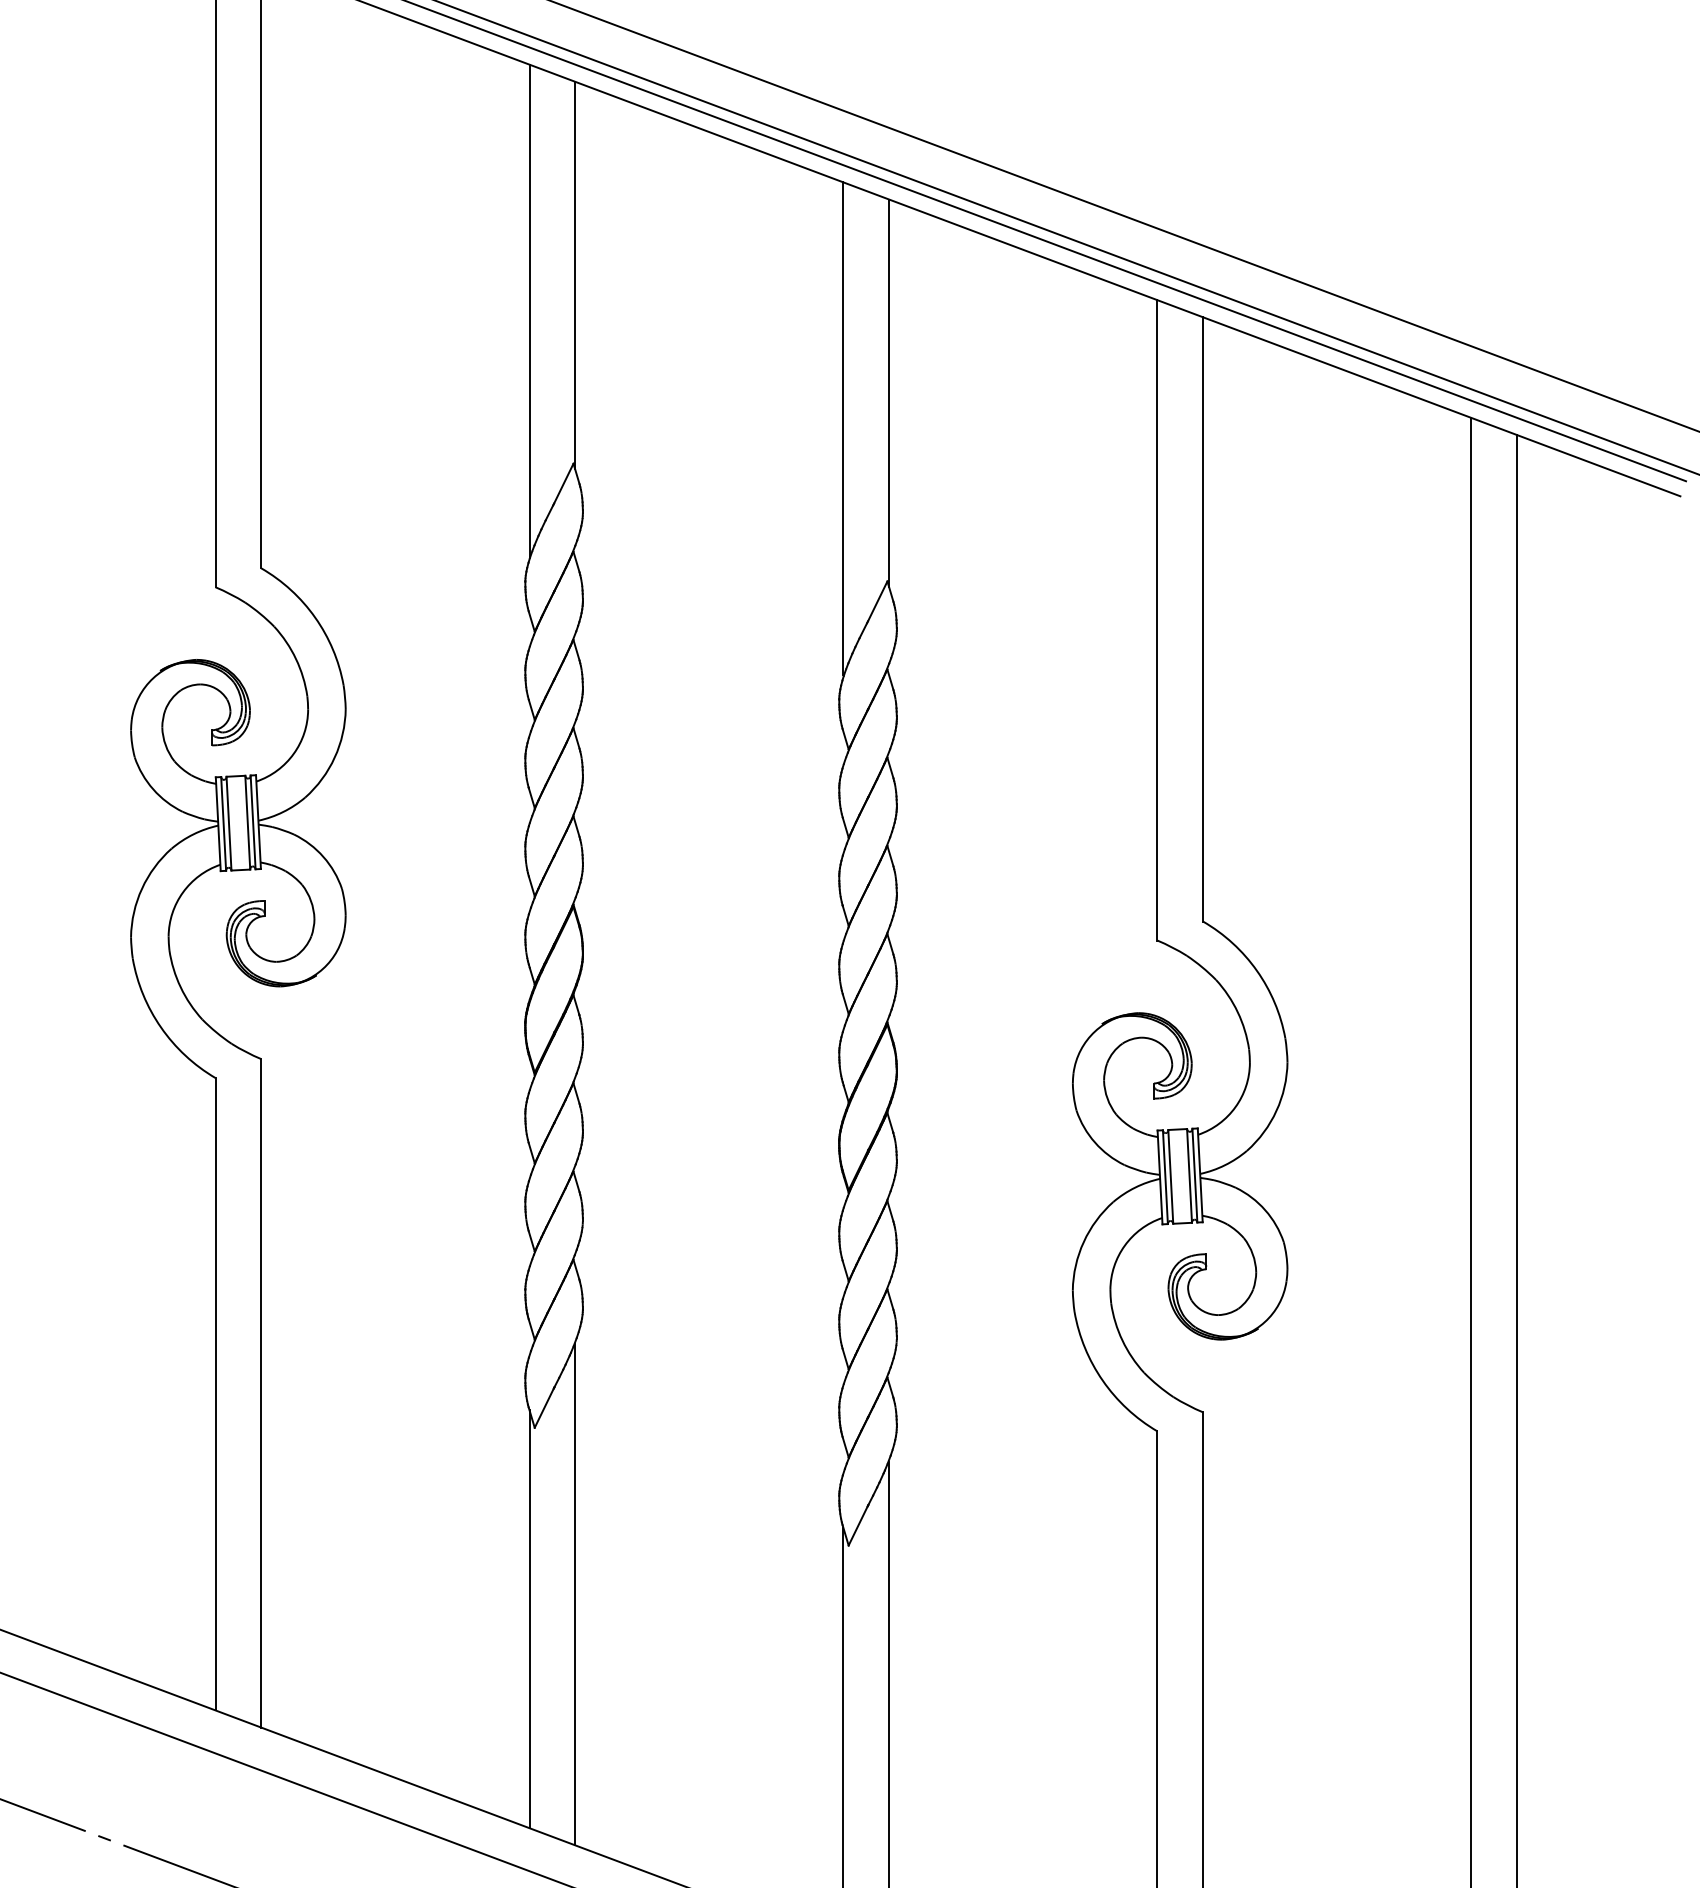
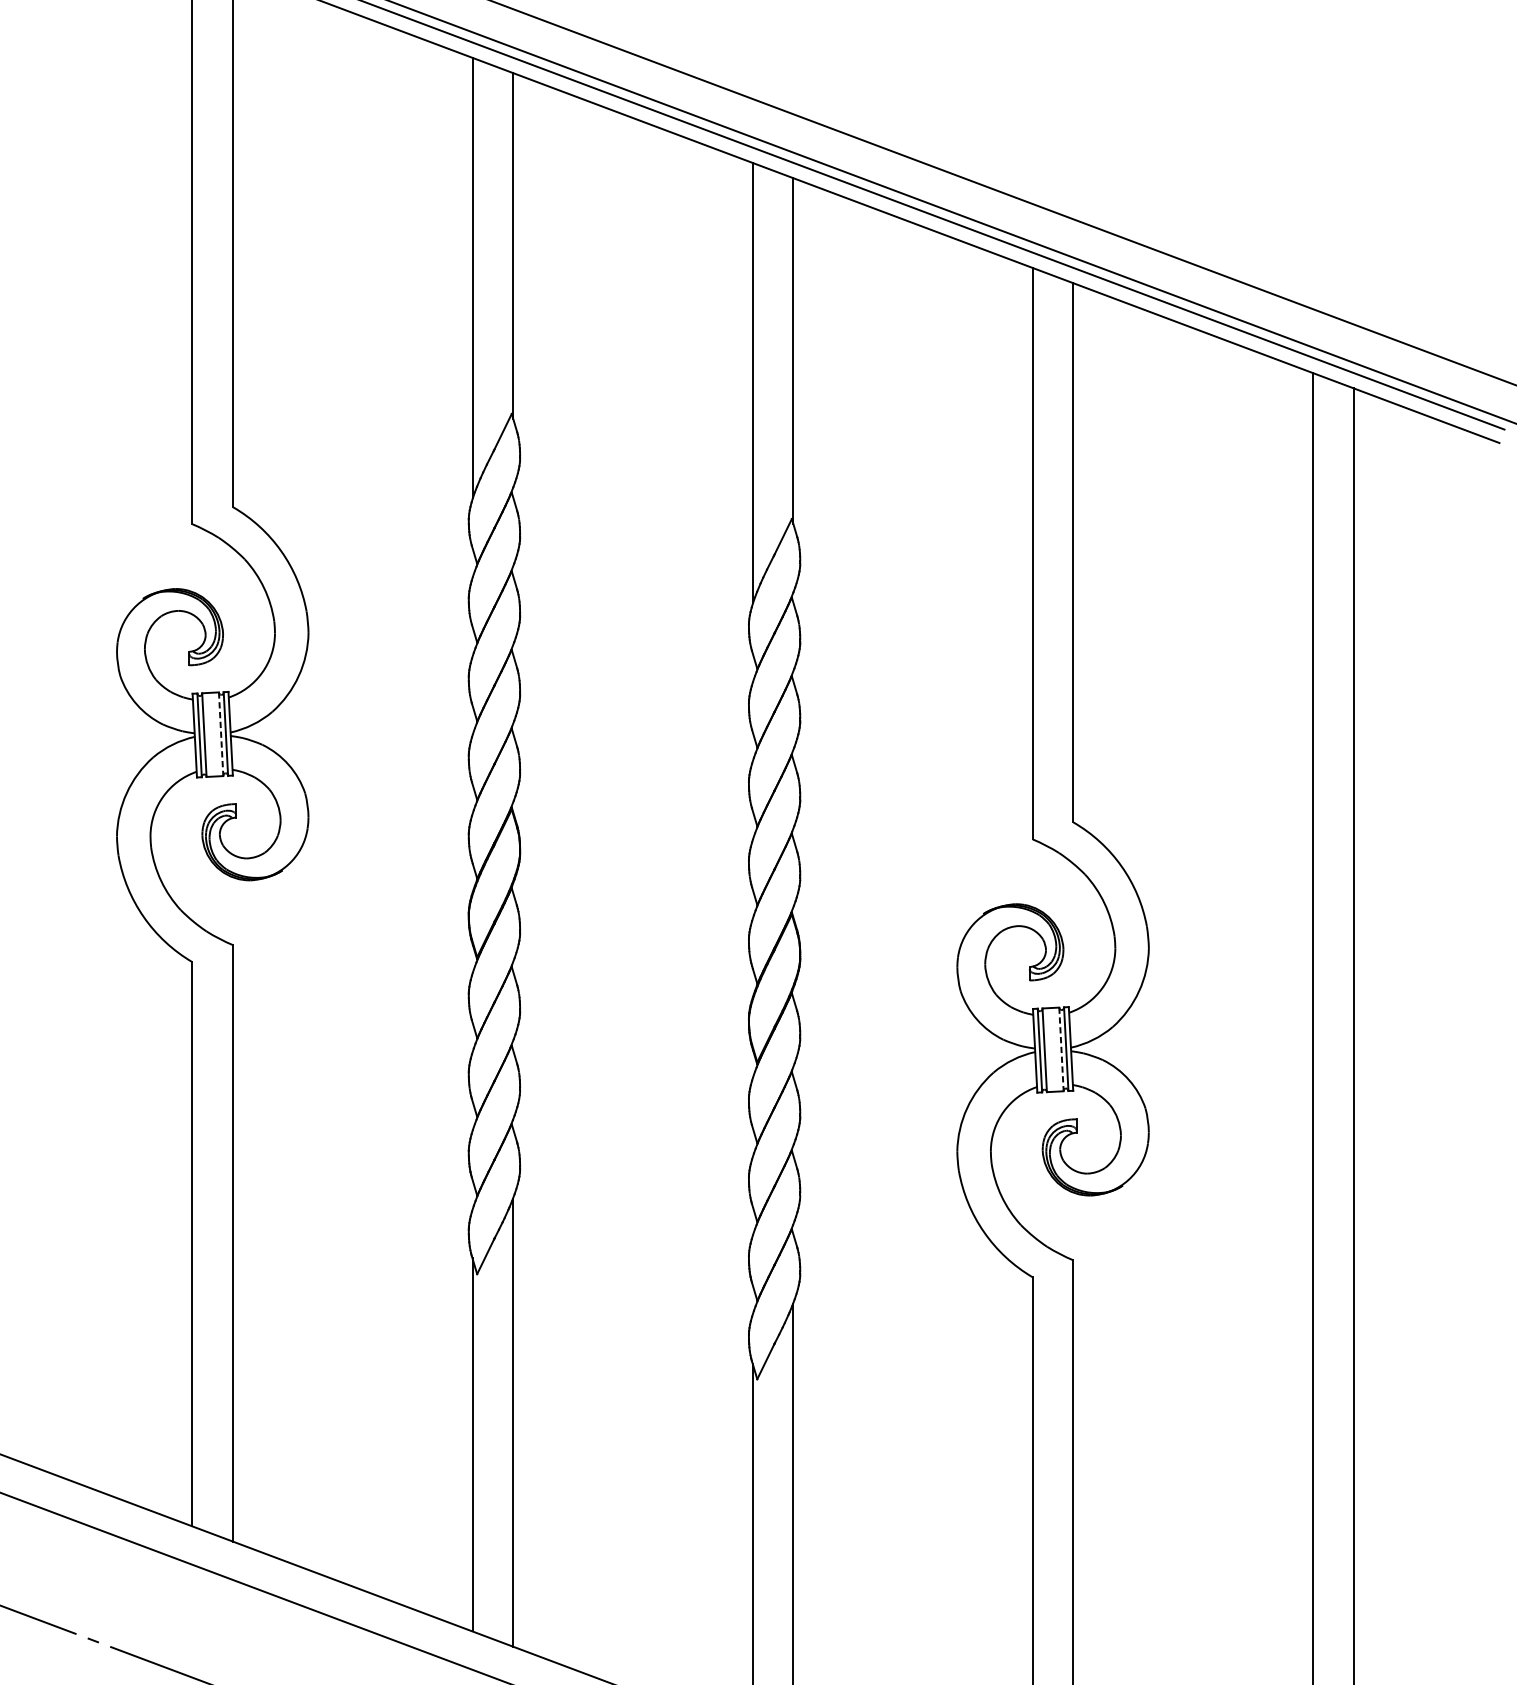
line: (247, 822) -> (220, 734), solid -> dashed
line: (1189, 1175) -> (1061, 1049), solid -> dashed

